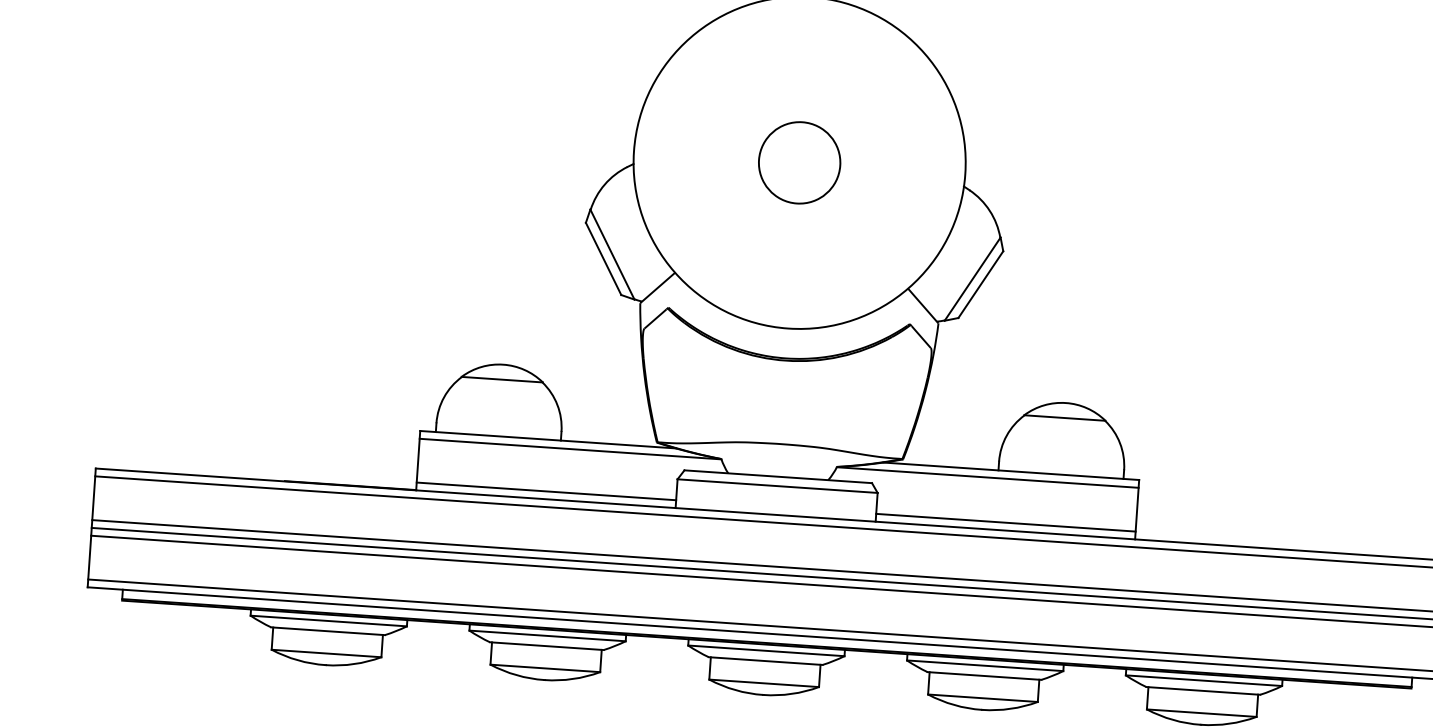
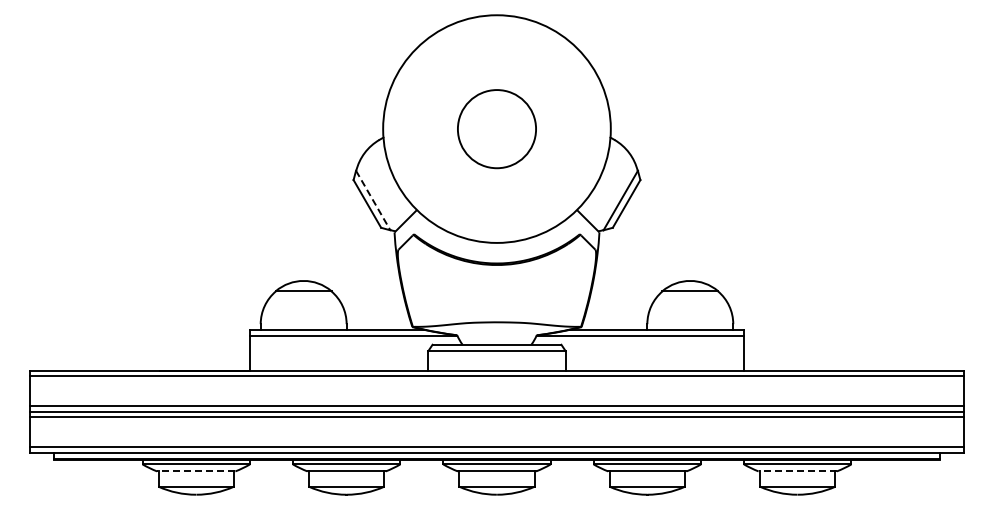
circle: (798, 161) -> (496, 128), size x1.4
line: (612, 254) -> (373, 200), solid -> dashed
line: (545, 491) -> (338, 365), removed
line: (1005, 522) -> (654, 365), removed
line: (326, 631) -> (195, 471), solid -> dashed
line: (1202, 690) -> (797, 471), solid -> dashed

